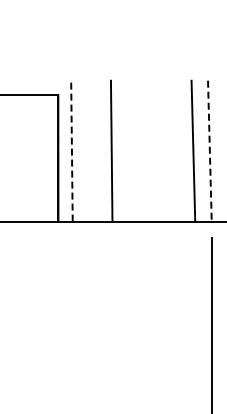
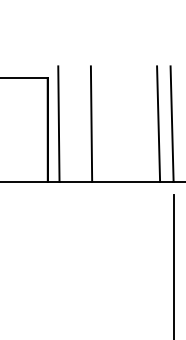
line: (71, 150) -> (58, 123), dashed -> solid
line: (209, 151) -> (171, 124), dashed -> solid

